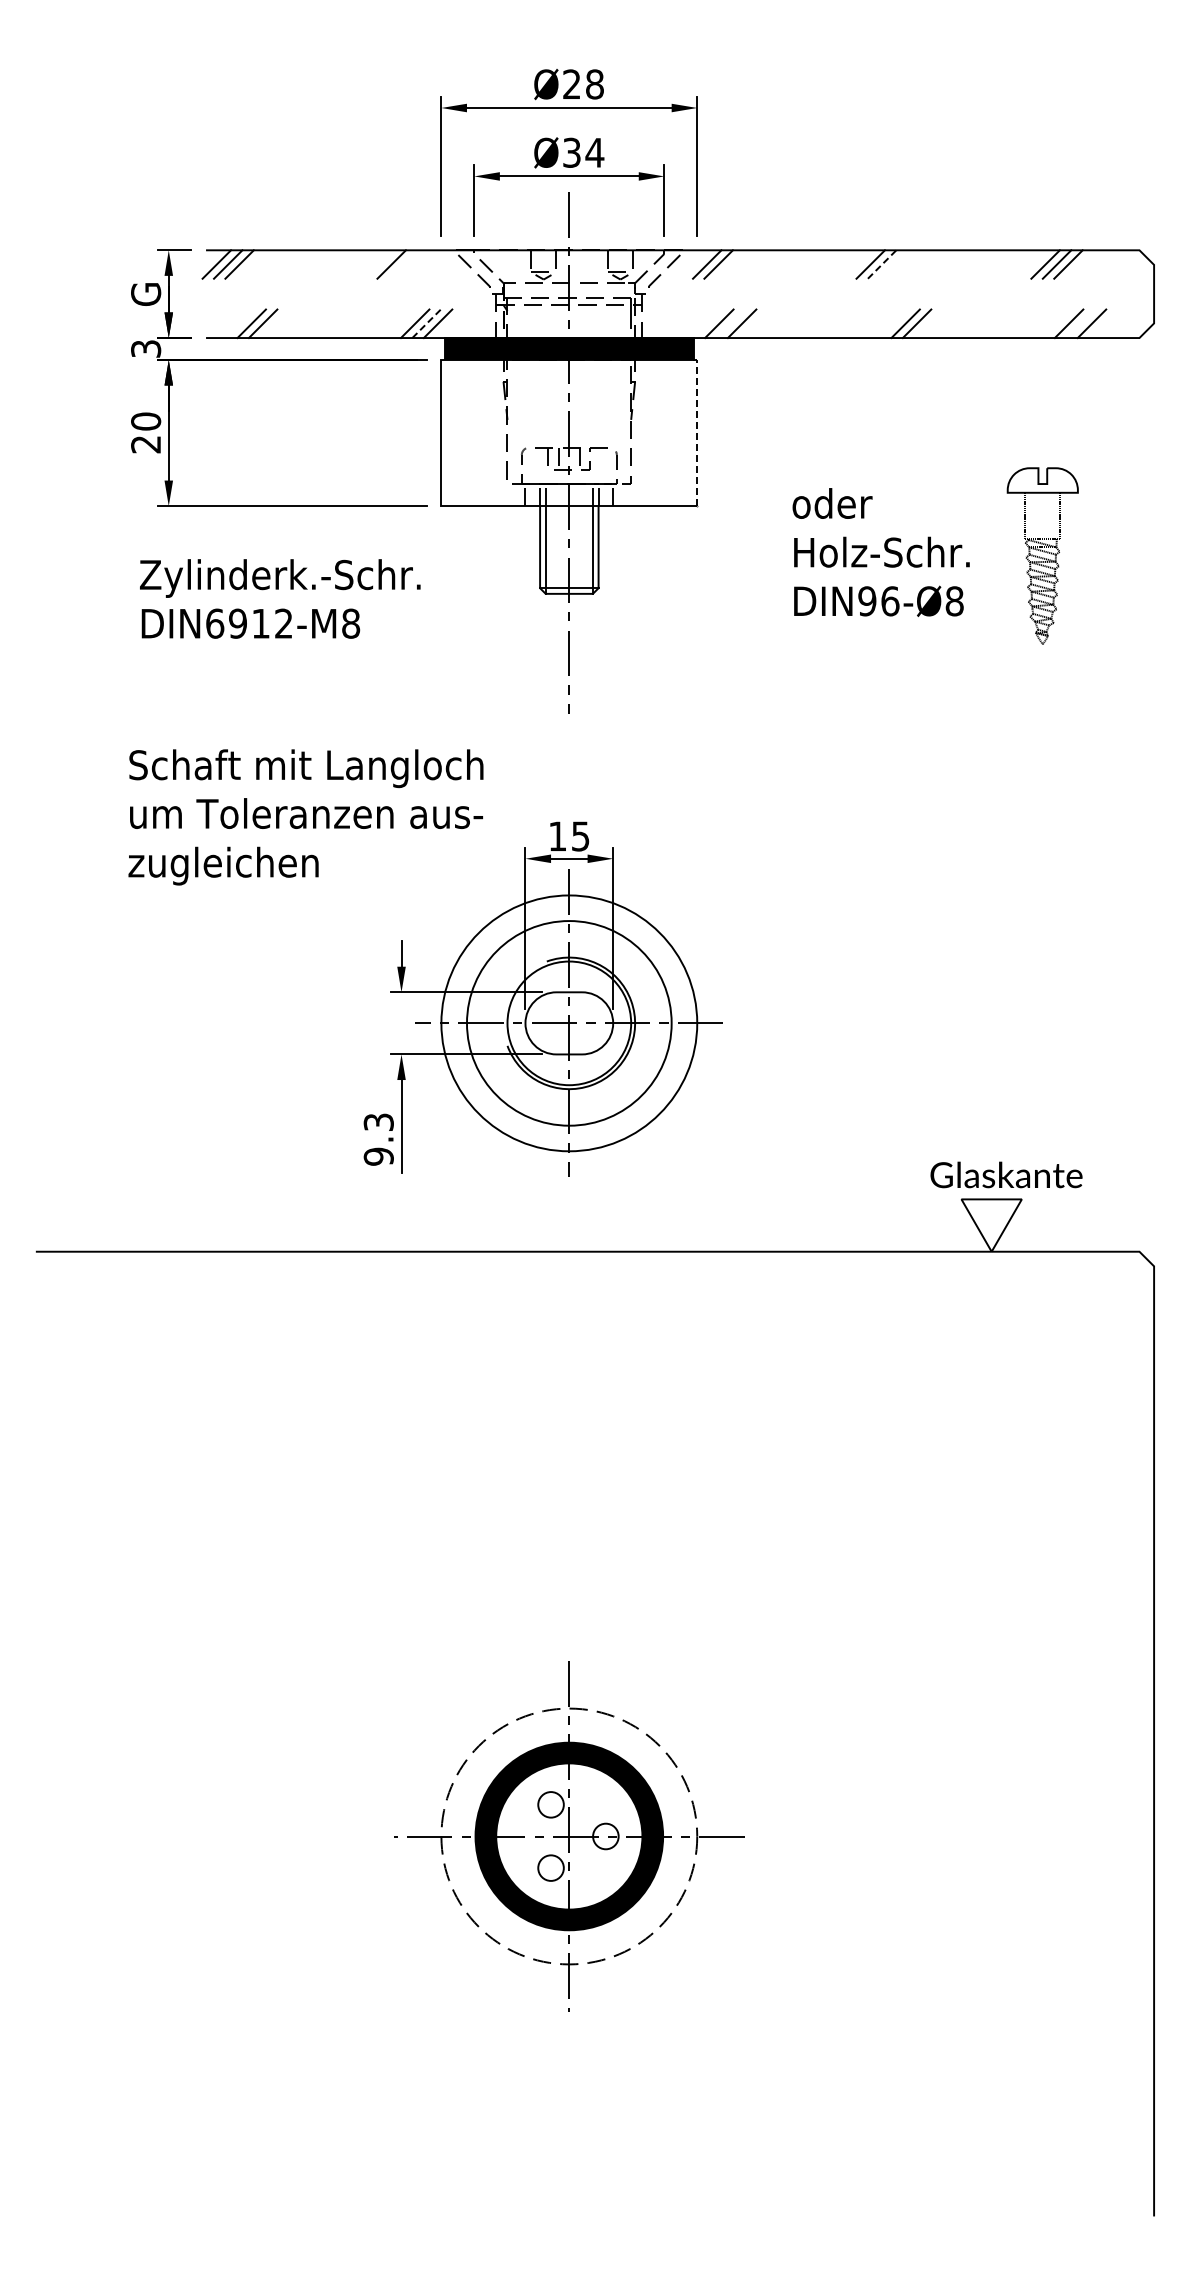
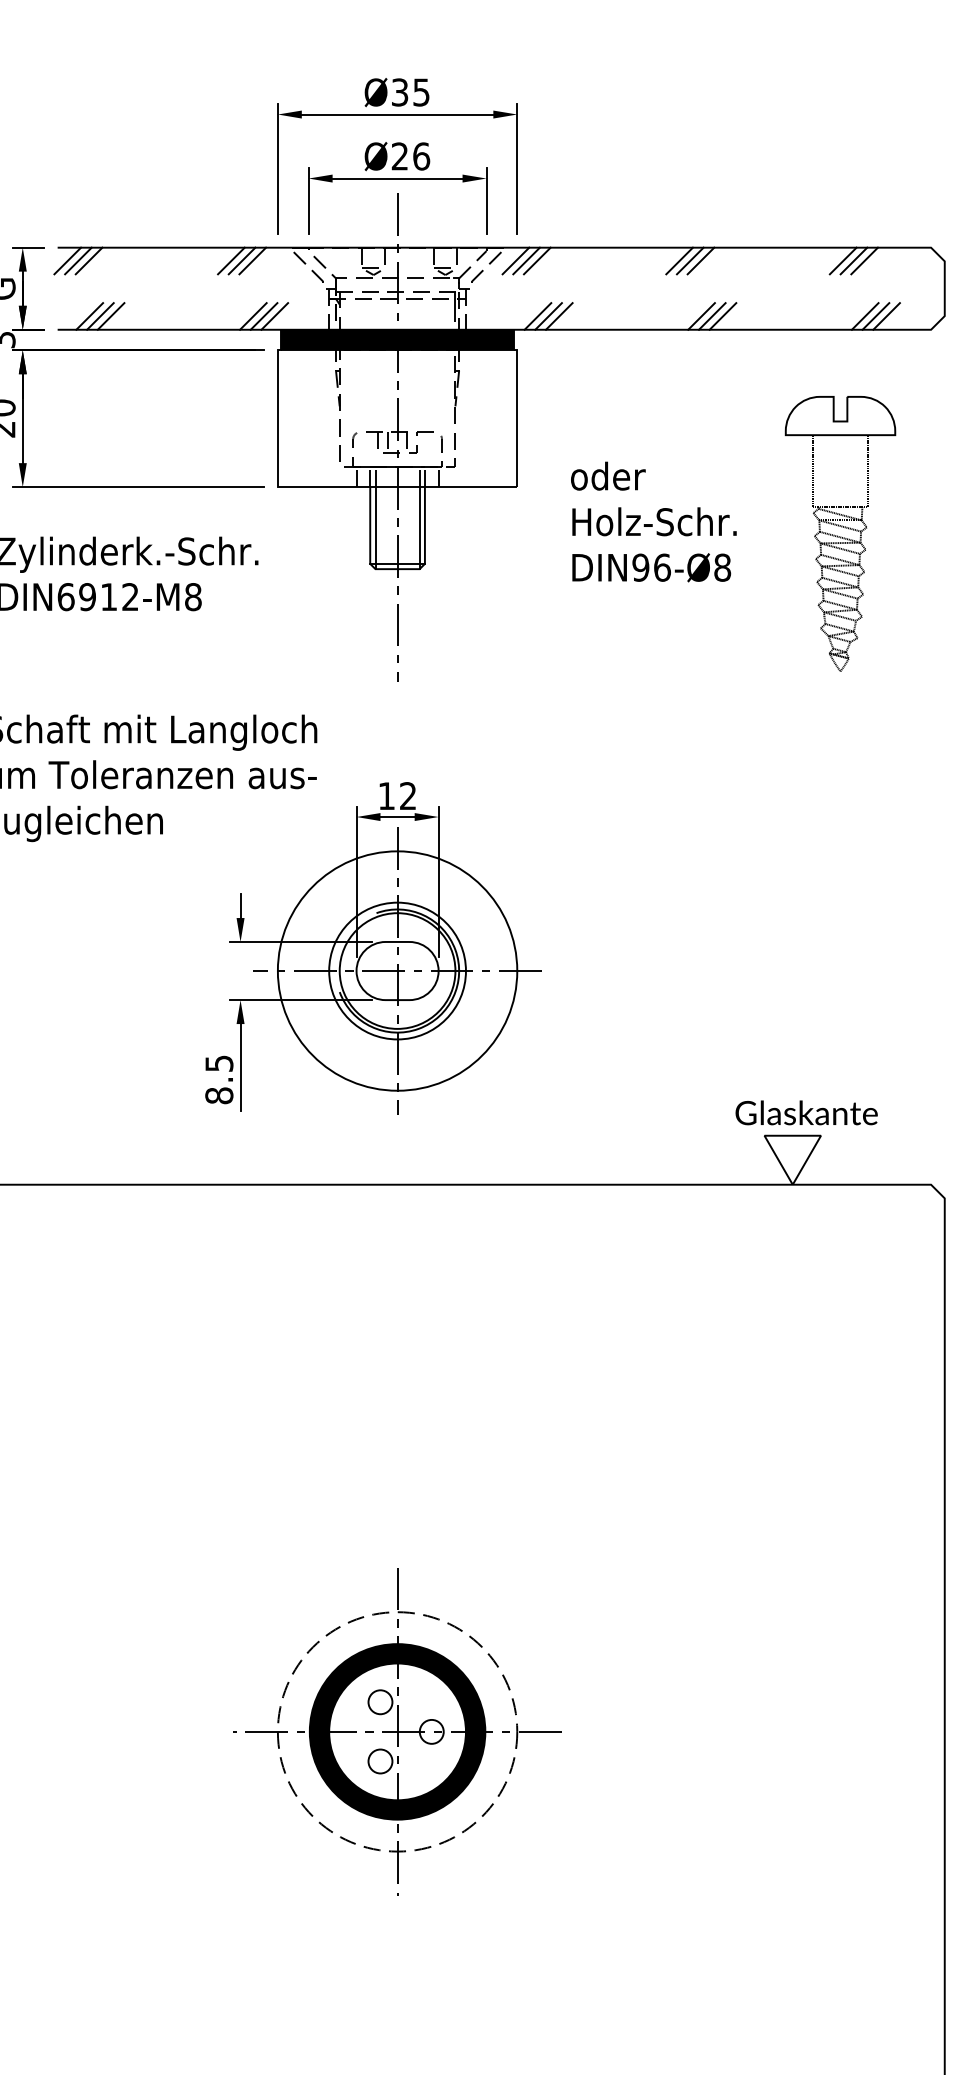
text: (583, 84) -> (410, 92), Ø28 -> Ø35
text: (583, 152) -> (410, 156), Ø34 -> Ø26
line: (402, 264) -> (241, 260), added
line: (414, 264) -> (252, 260), added
line: (695, 264) -> (515, 260), added
line: (882, 264) -> (690, 260), dashed -> solid
line: (893, 264) -> (700, 260), added
line: (240, 323) -> (89, 316), added
line: (426, 323) -> (263, 316), dashed -> solid
line: (730, 323) -> (548, 316), added
line: (893, 323) -> (700, 316), added
line: (1080, 323) -> (875, 316), added
line: (697, 430) -> (517, 416), dashed -> solid
text: (880, 552) -> (653, 522), moved
part: (1042, 555) -> (840, 533), size x1.67
text: (580, 836) -> (408, 796), 15 -> 12
circle: (569, 1023) -> (397, 971), size x0.71
text: (378, 1139) -> (219, 1079), 9.3 -> 8.5

